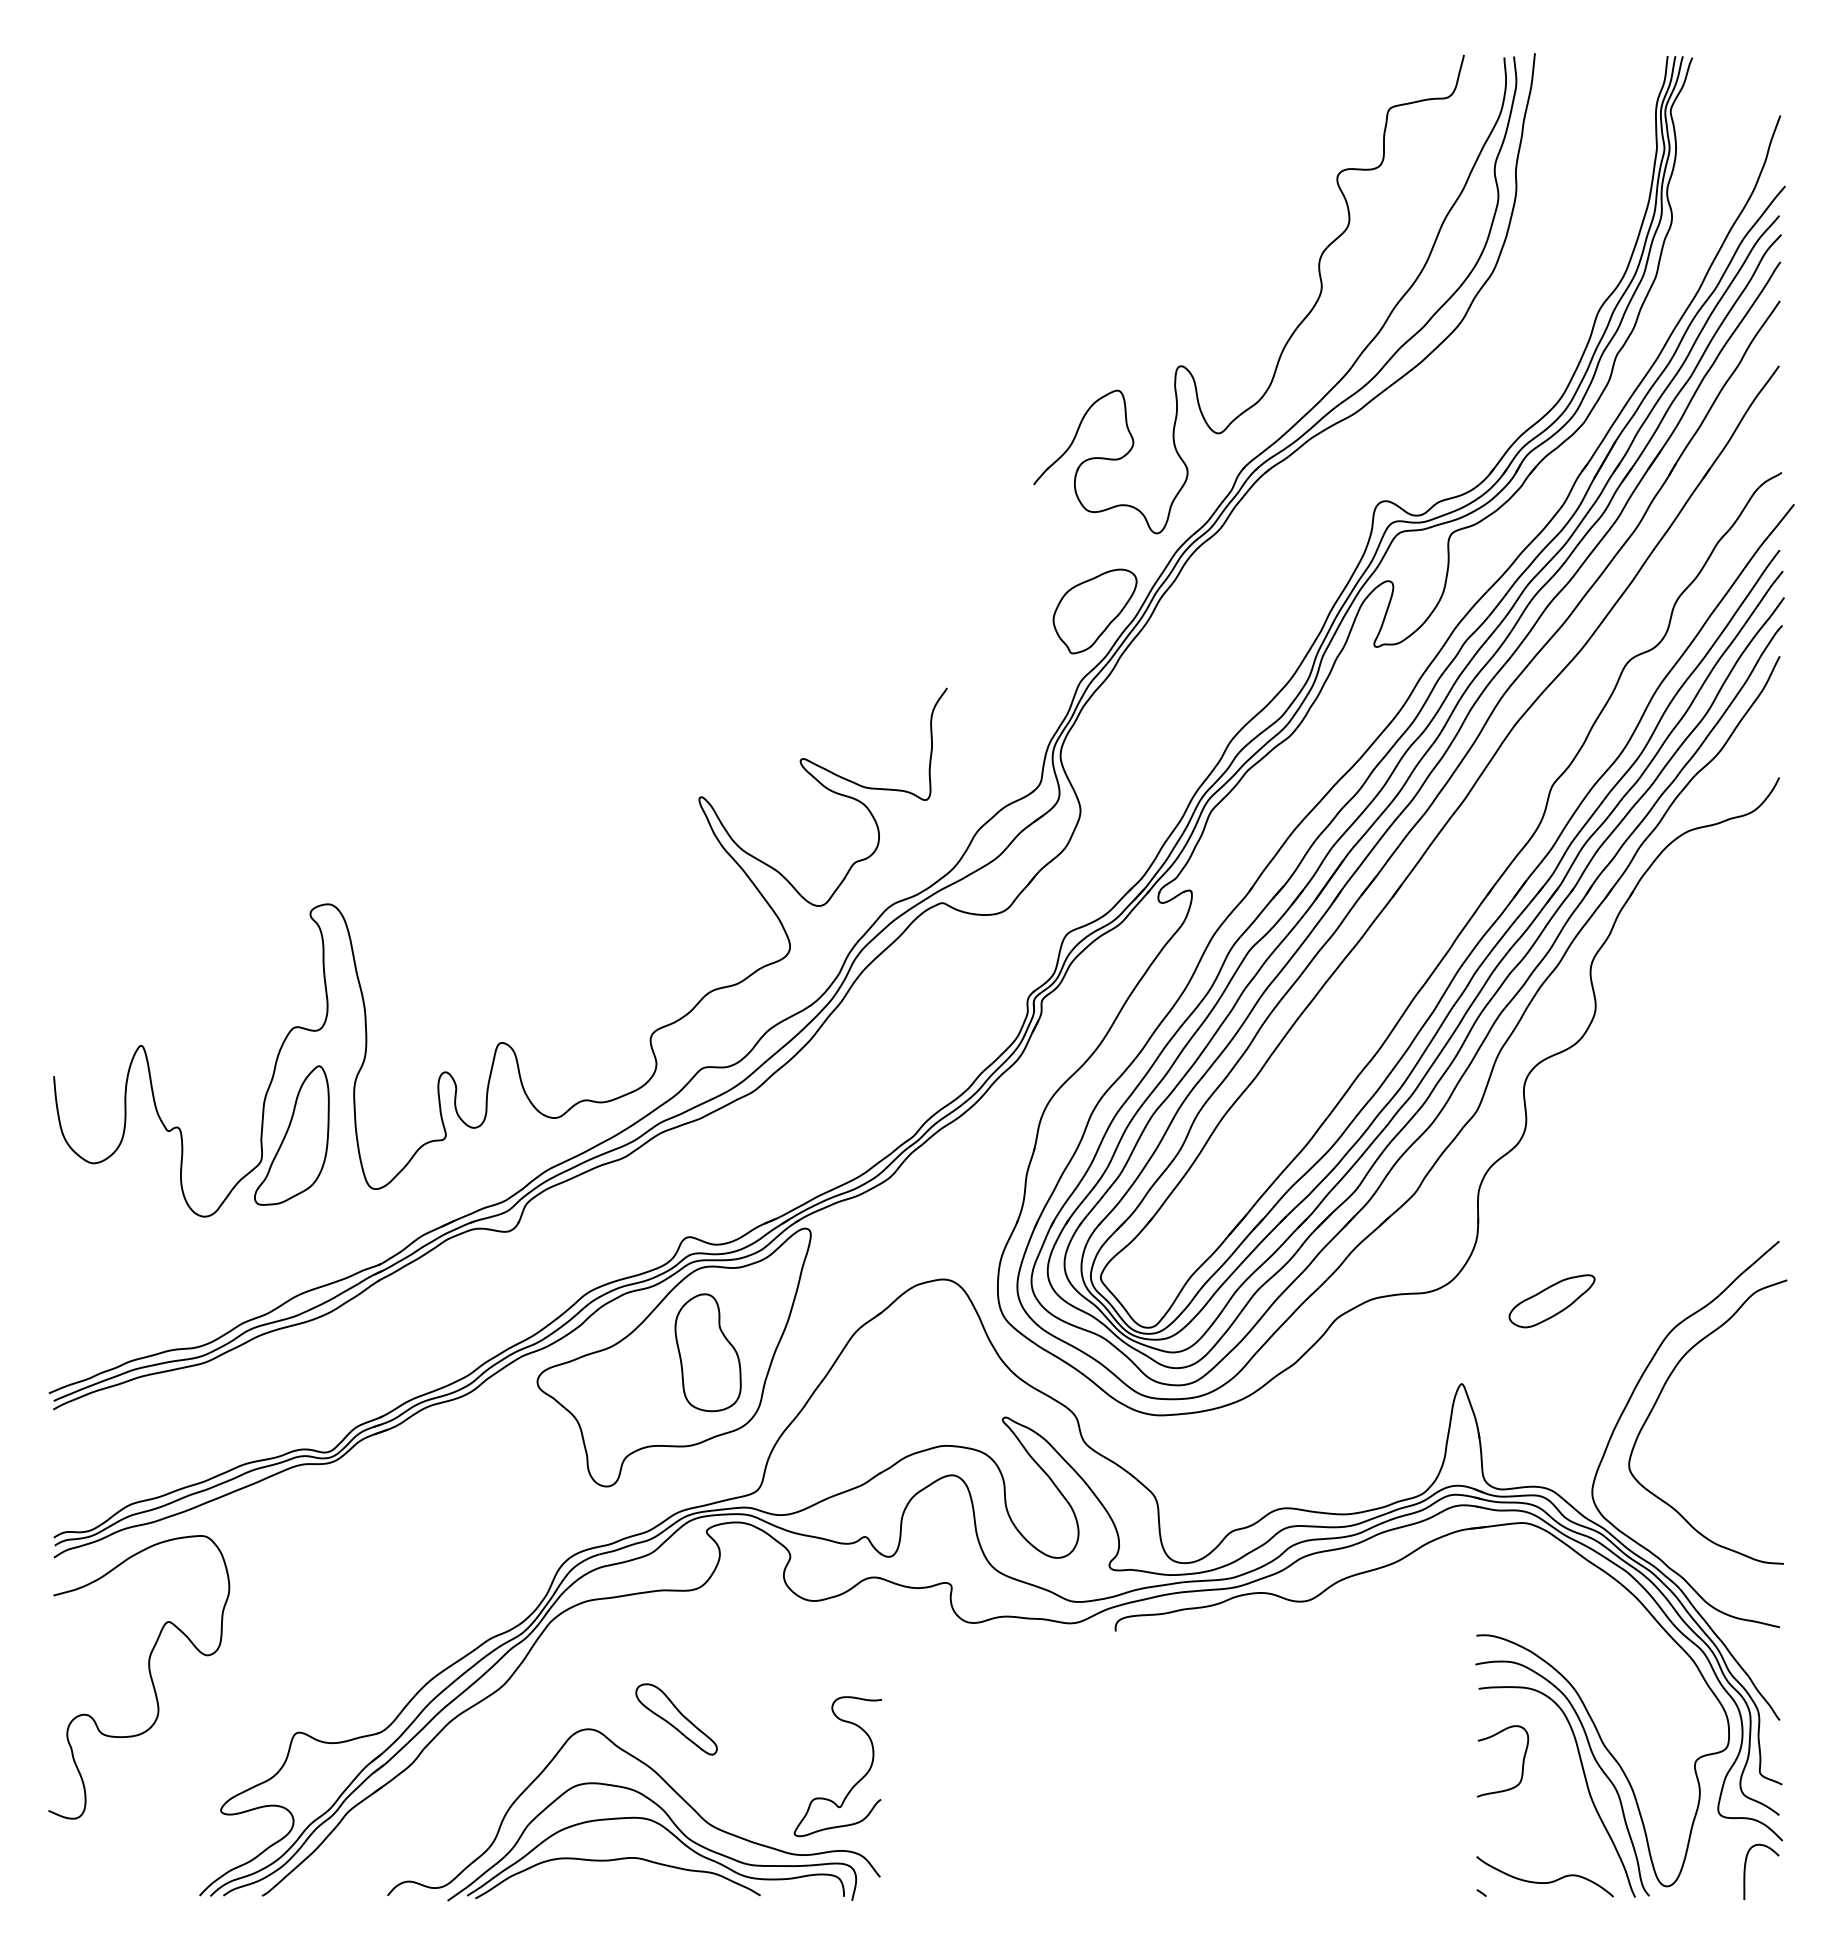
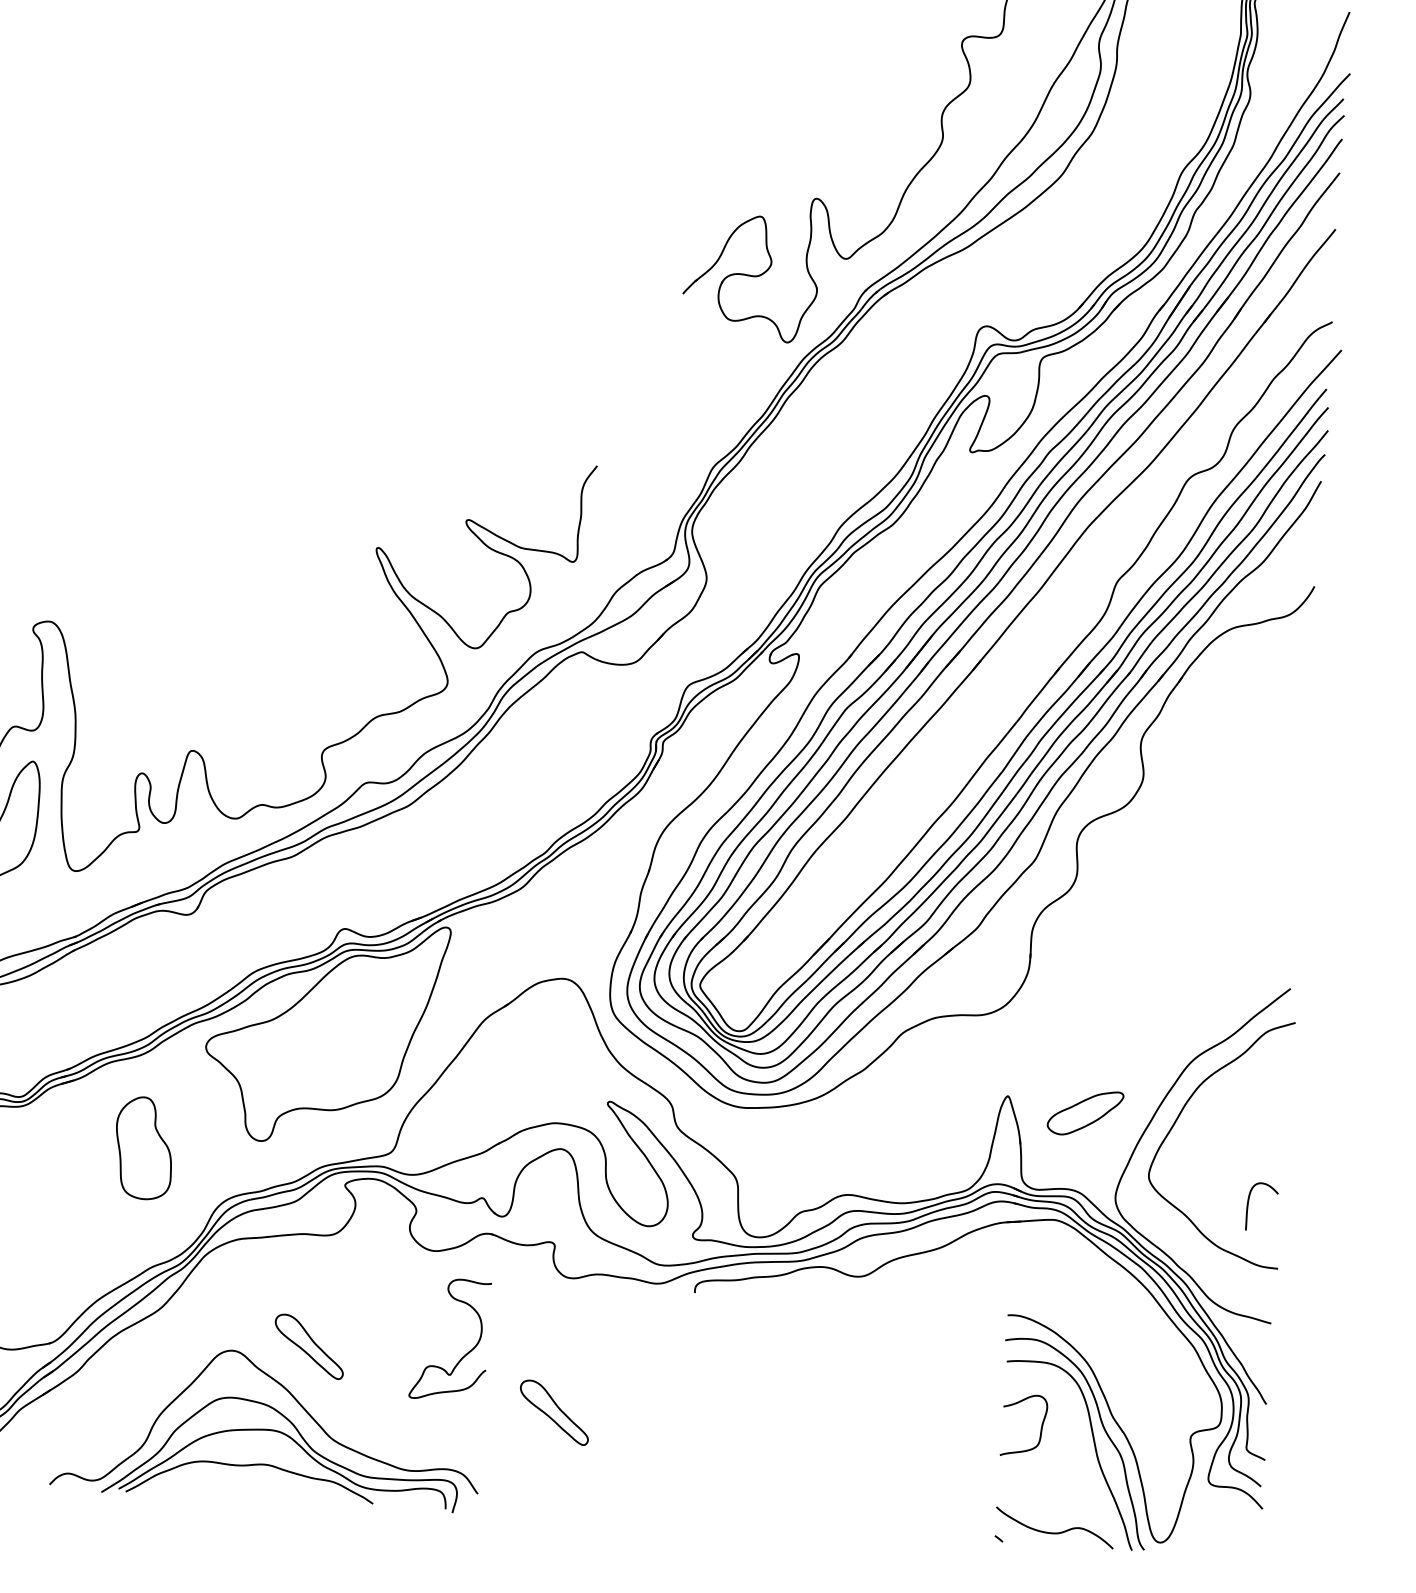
part: (1094, 611) -> (729, 407), removed
part: (1551, 1301) -> (1084, 1113), moved
part: (707, 1352) -> (143, 1147), moved
part: (962, 1778) -> (554, 1412), added
curve: (855, 1783) -> (464, 1355), moved
curve: (1745, 1871) -> (1248, 1205), moved

